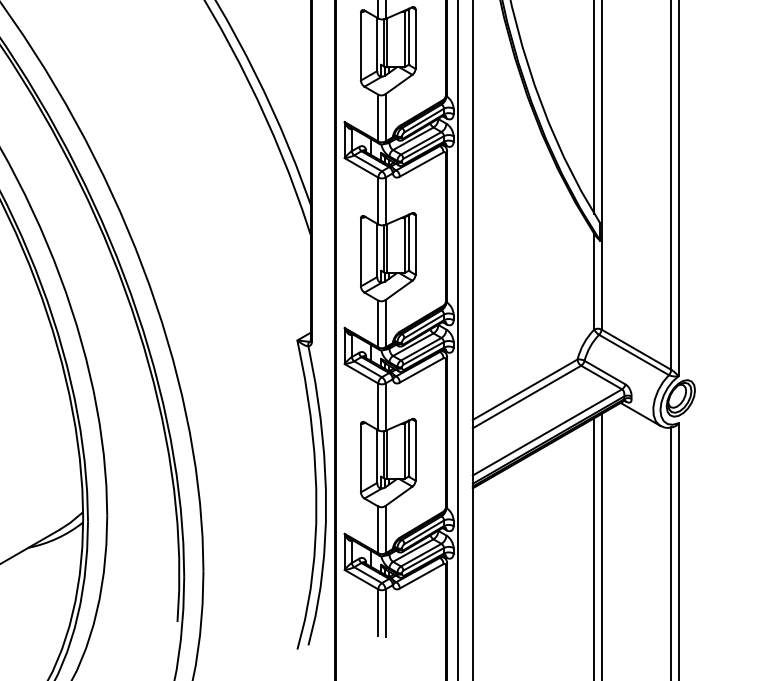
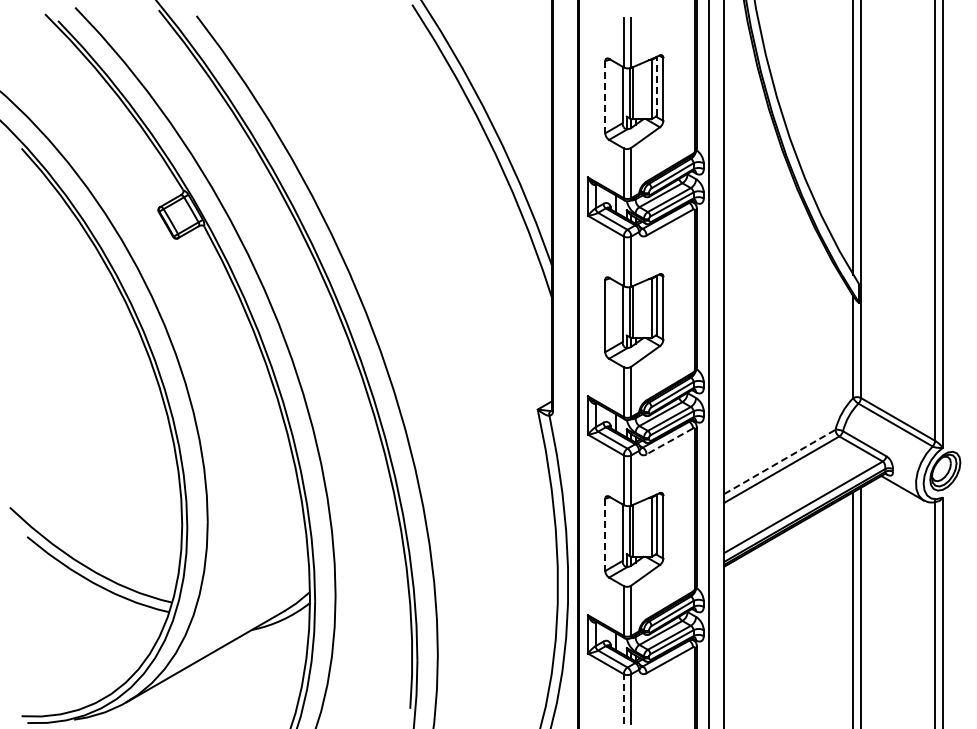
line: (409, 36) -> (656, 86), solid -> dashed
line: (361, 46) -> (605, 97), solid -> dashed
line: (421, 370) -> (669, 441), solid -> dashed
line: (525, 389) -> (780, 461), solid -> dashed
line: (361, 458) -> (605, 535), solid -> dashed
line: (378, 613) -> (623, 699), solid -> dashed

